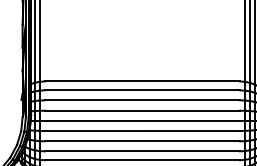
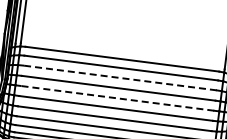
line: (141, 100) -> (119, 78), solid -> dashed
line: (141, 120) -> (116, 97), solid -> dashed

